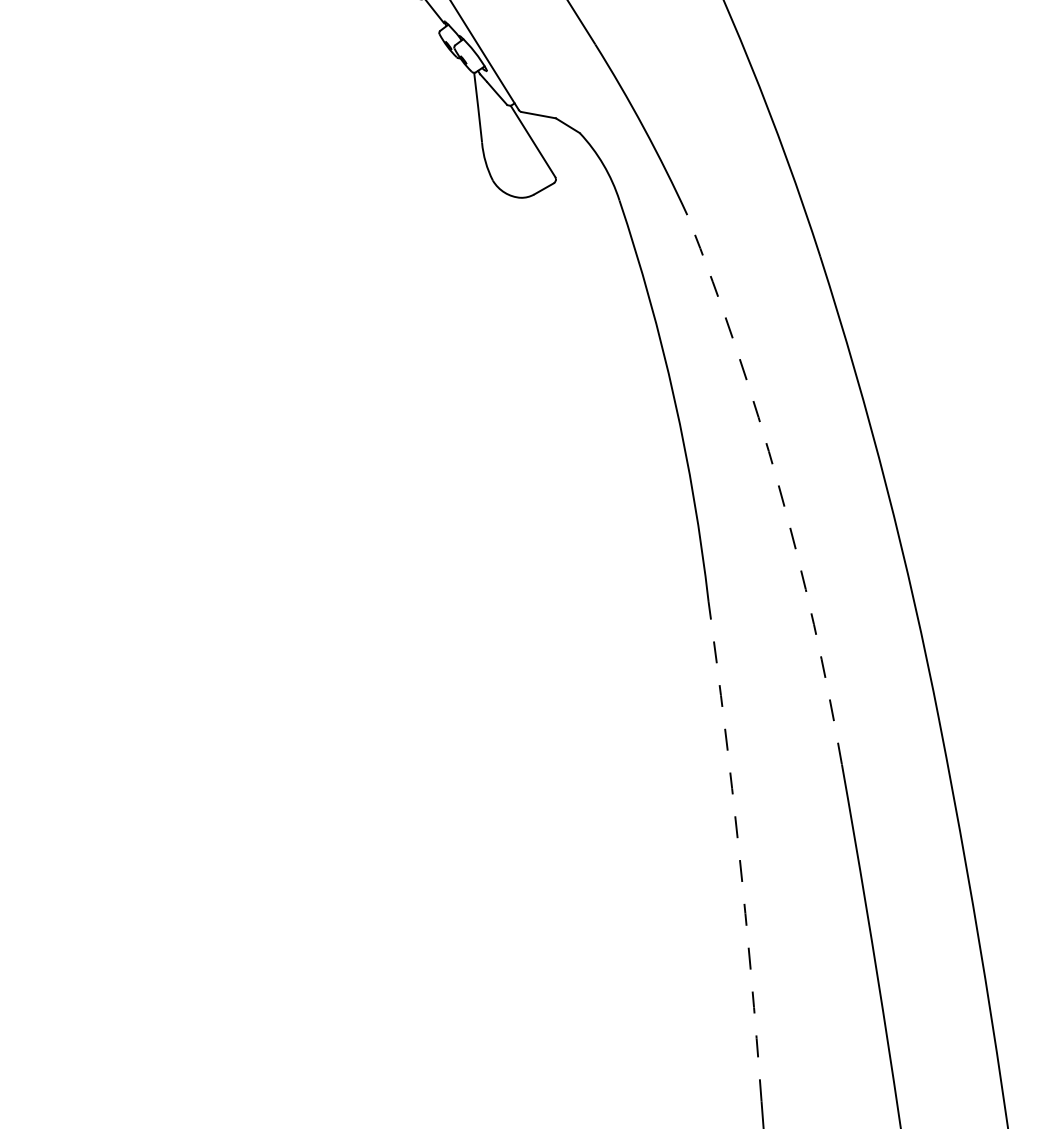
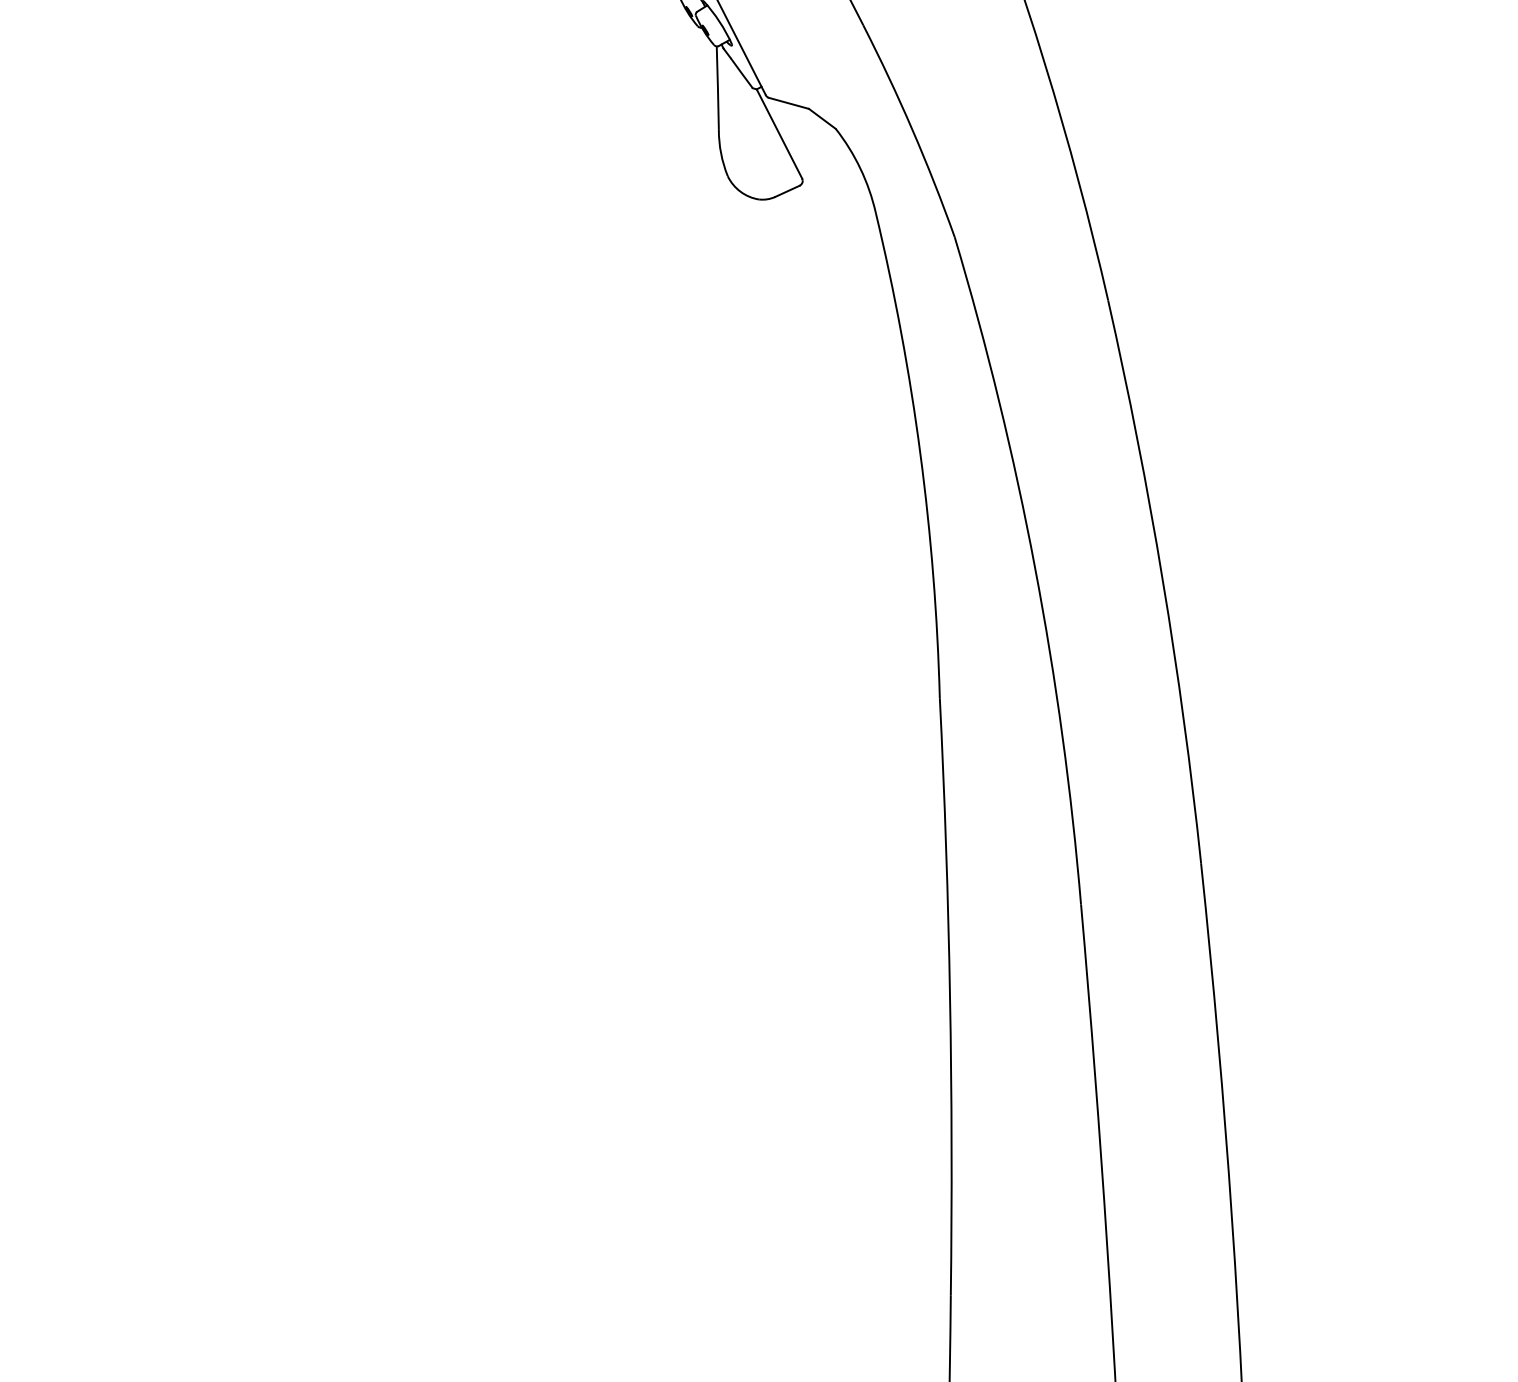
arc: (779, 485) -> (1035, 567), dashed -> solid
arc: (739, 850) -> (950, 996), dashed -> solid

